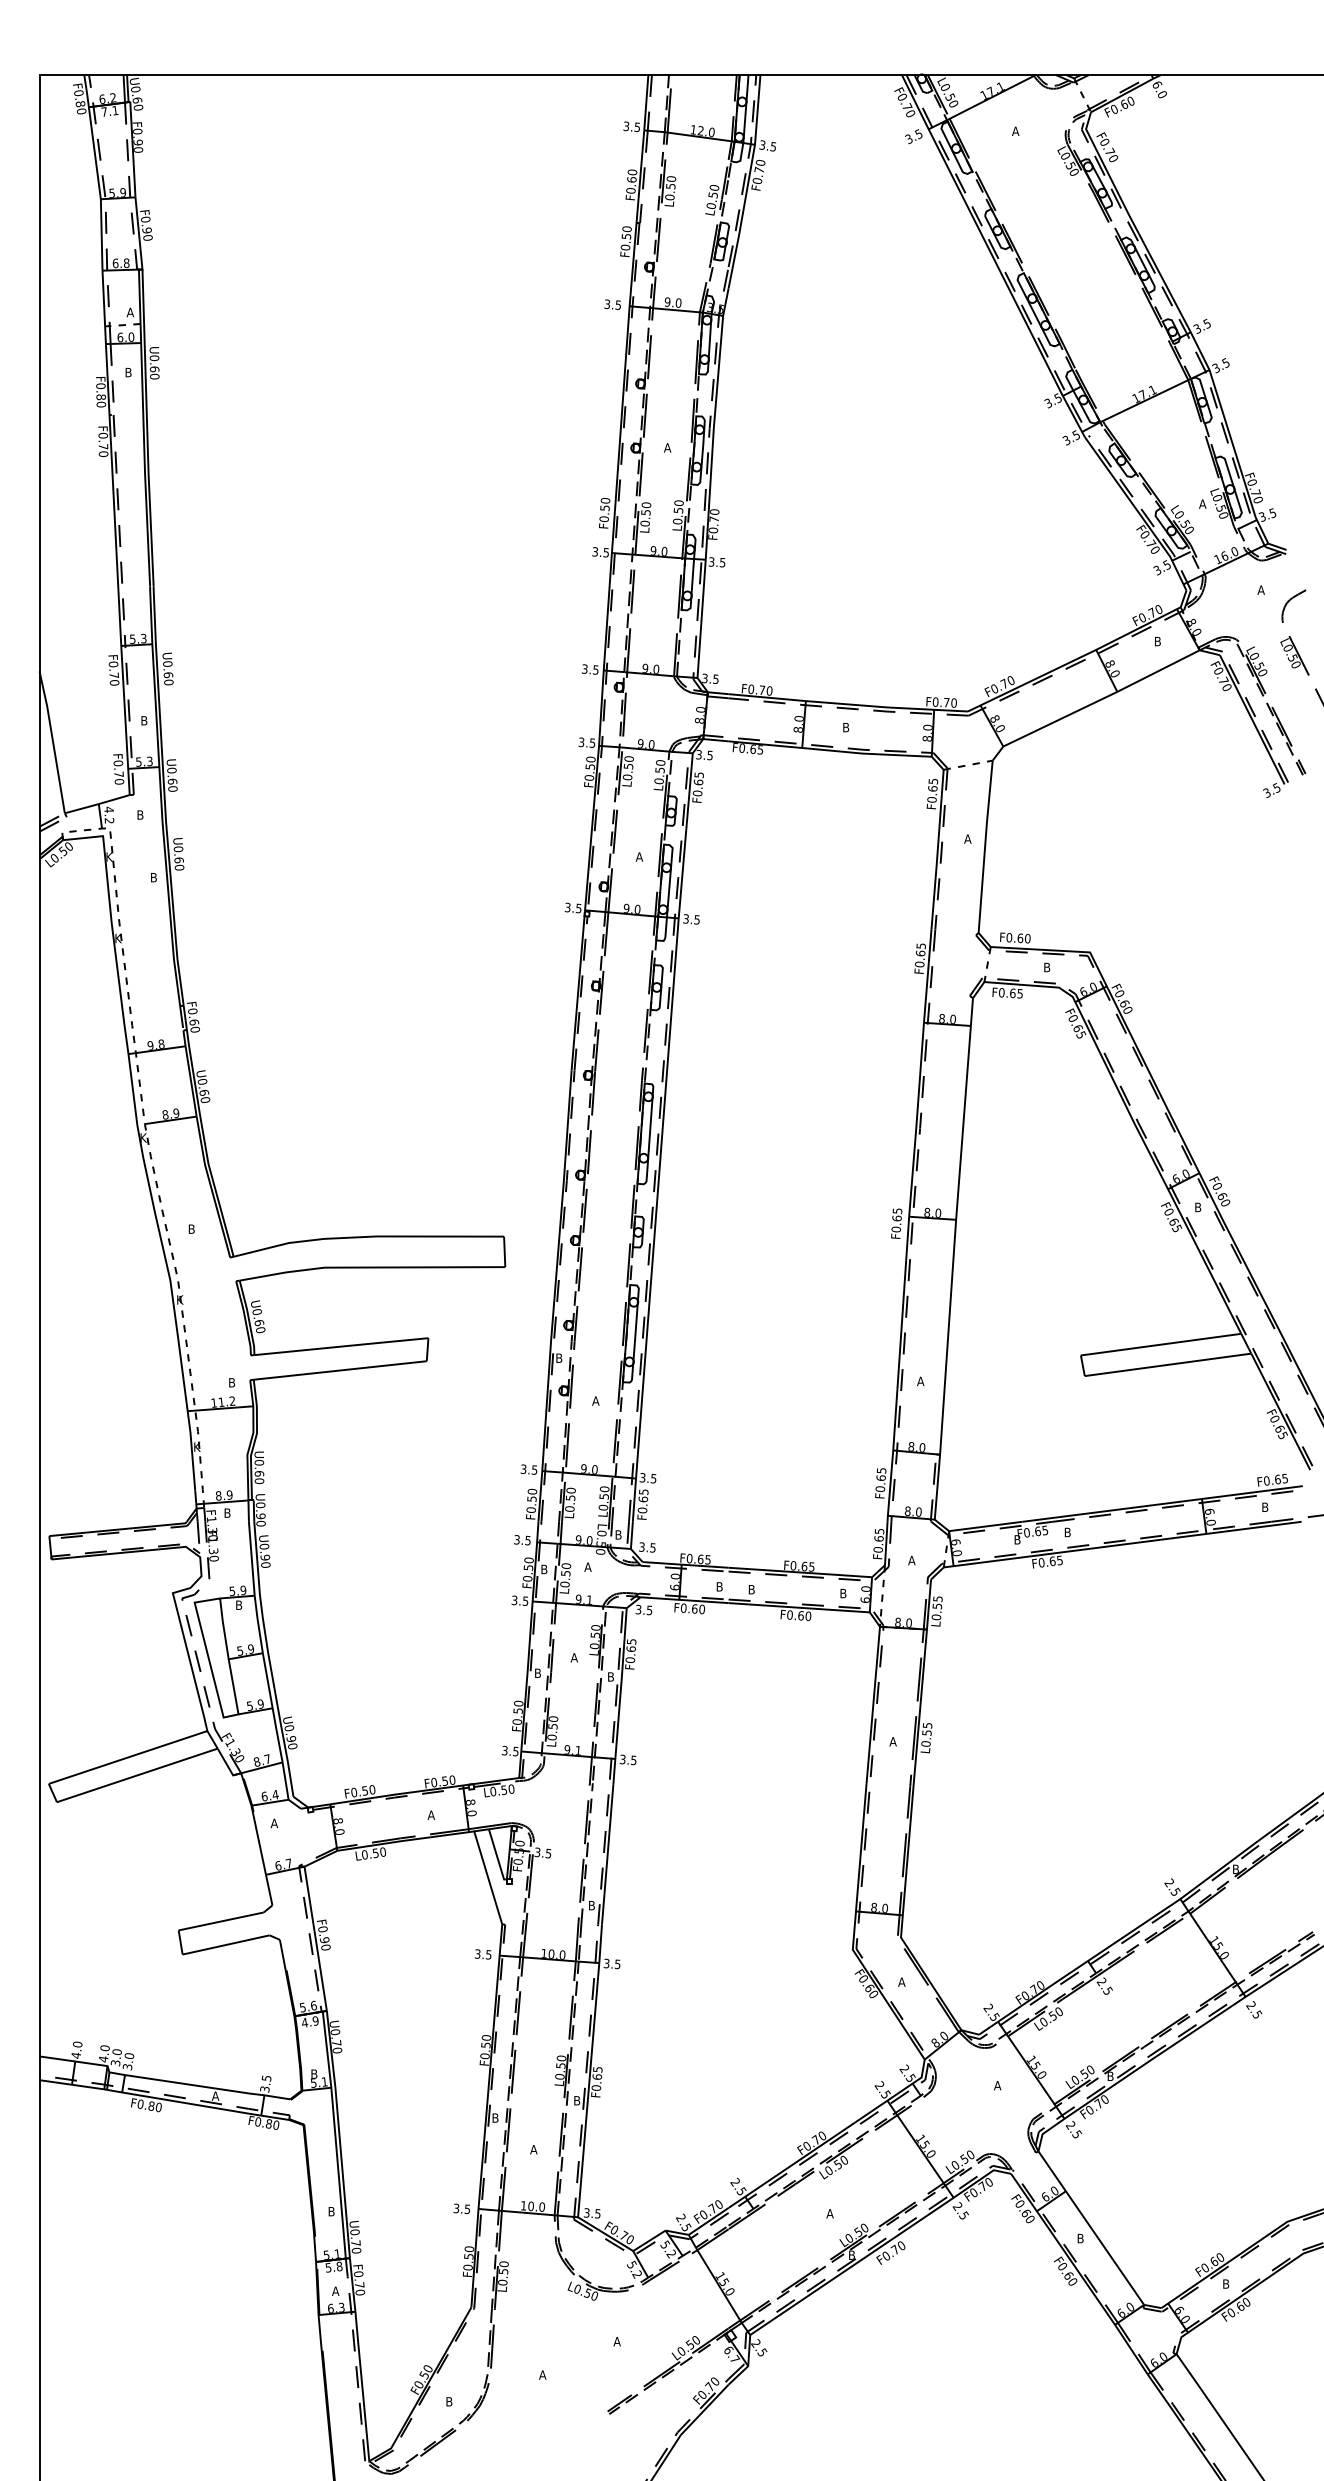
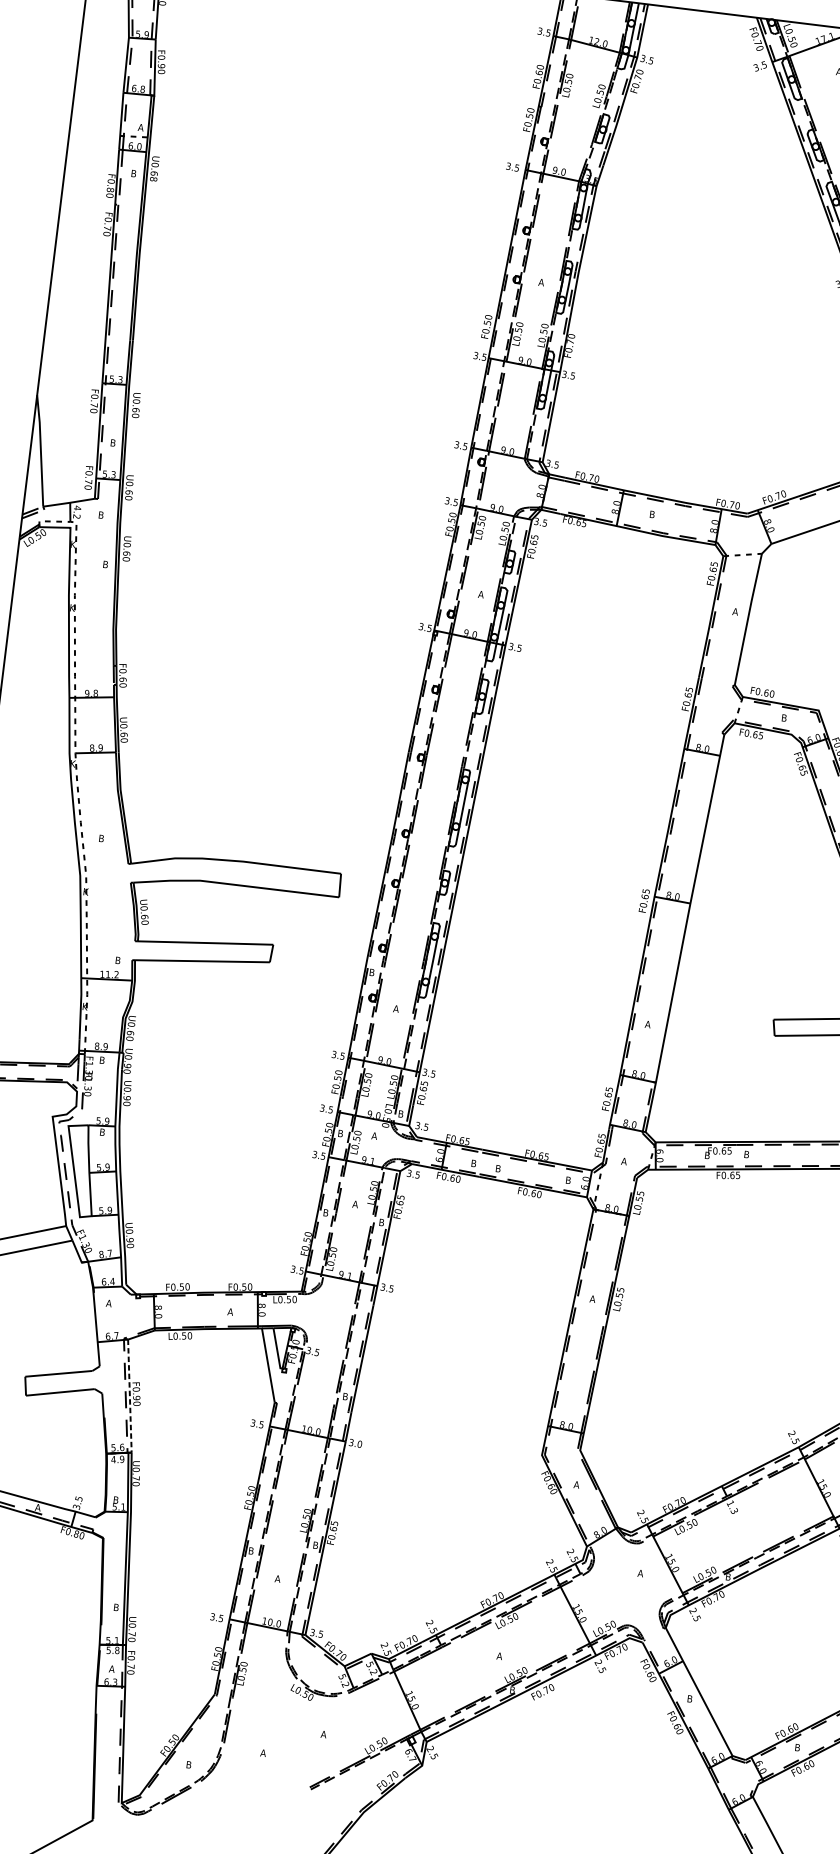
text: (154, 376) -> (153, 179), U0.60 -> U0.68
line: (315, 1938) -> (129, 1395), solid -> dashed
text: (617, 1964) -> (359, 1444), 3.5 -> 3.0
text: (1104, 1985) -> (732, 1506), 2.5 -> 1.3

